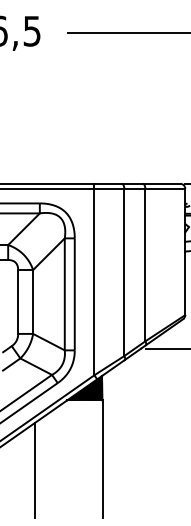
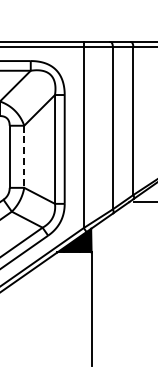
line: (33, 301) -> (24, 156), solid -> dashed
line: (34, 470) -> (25, 320), removed

